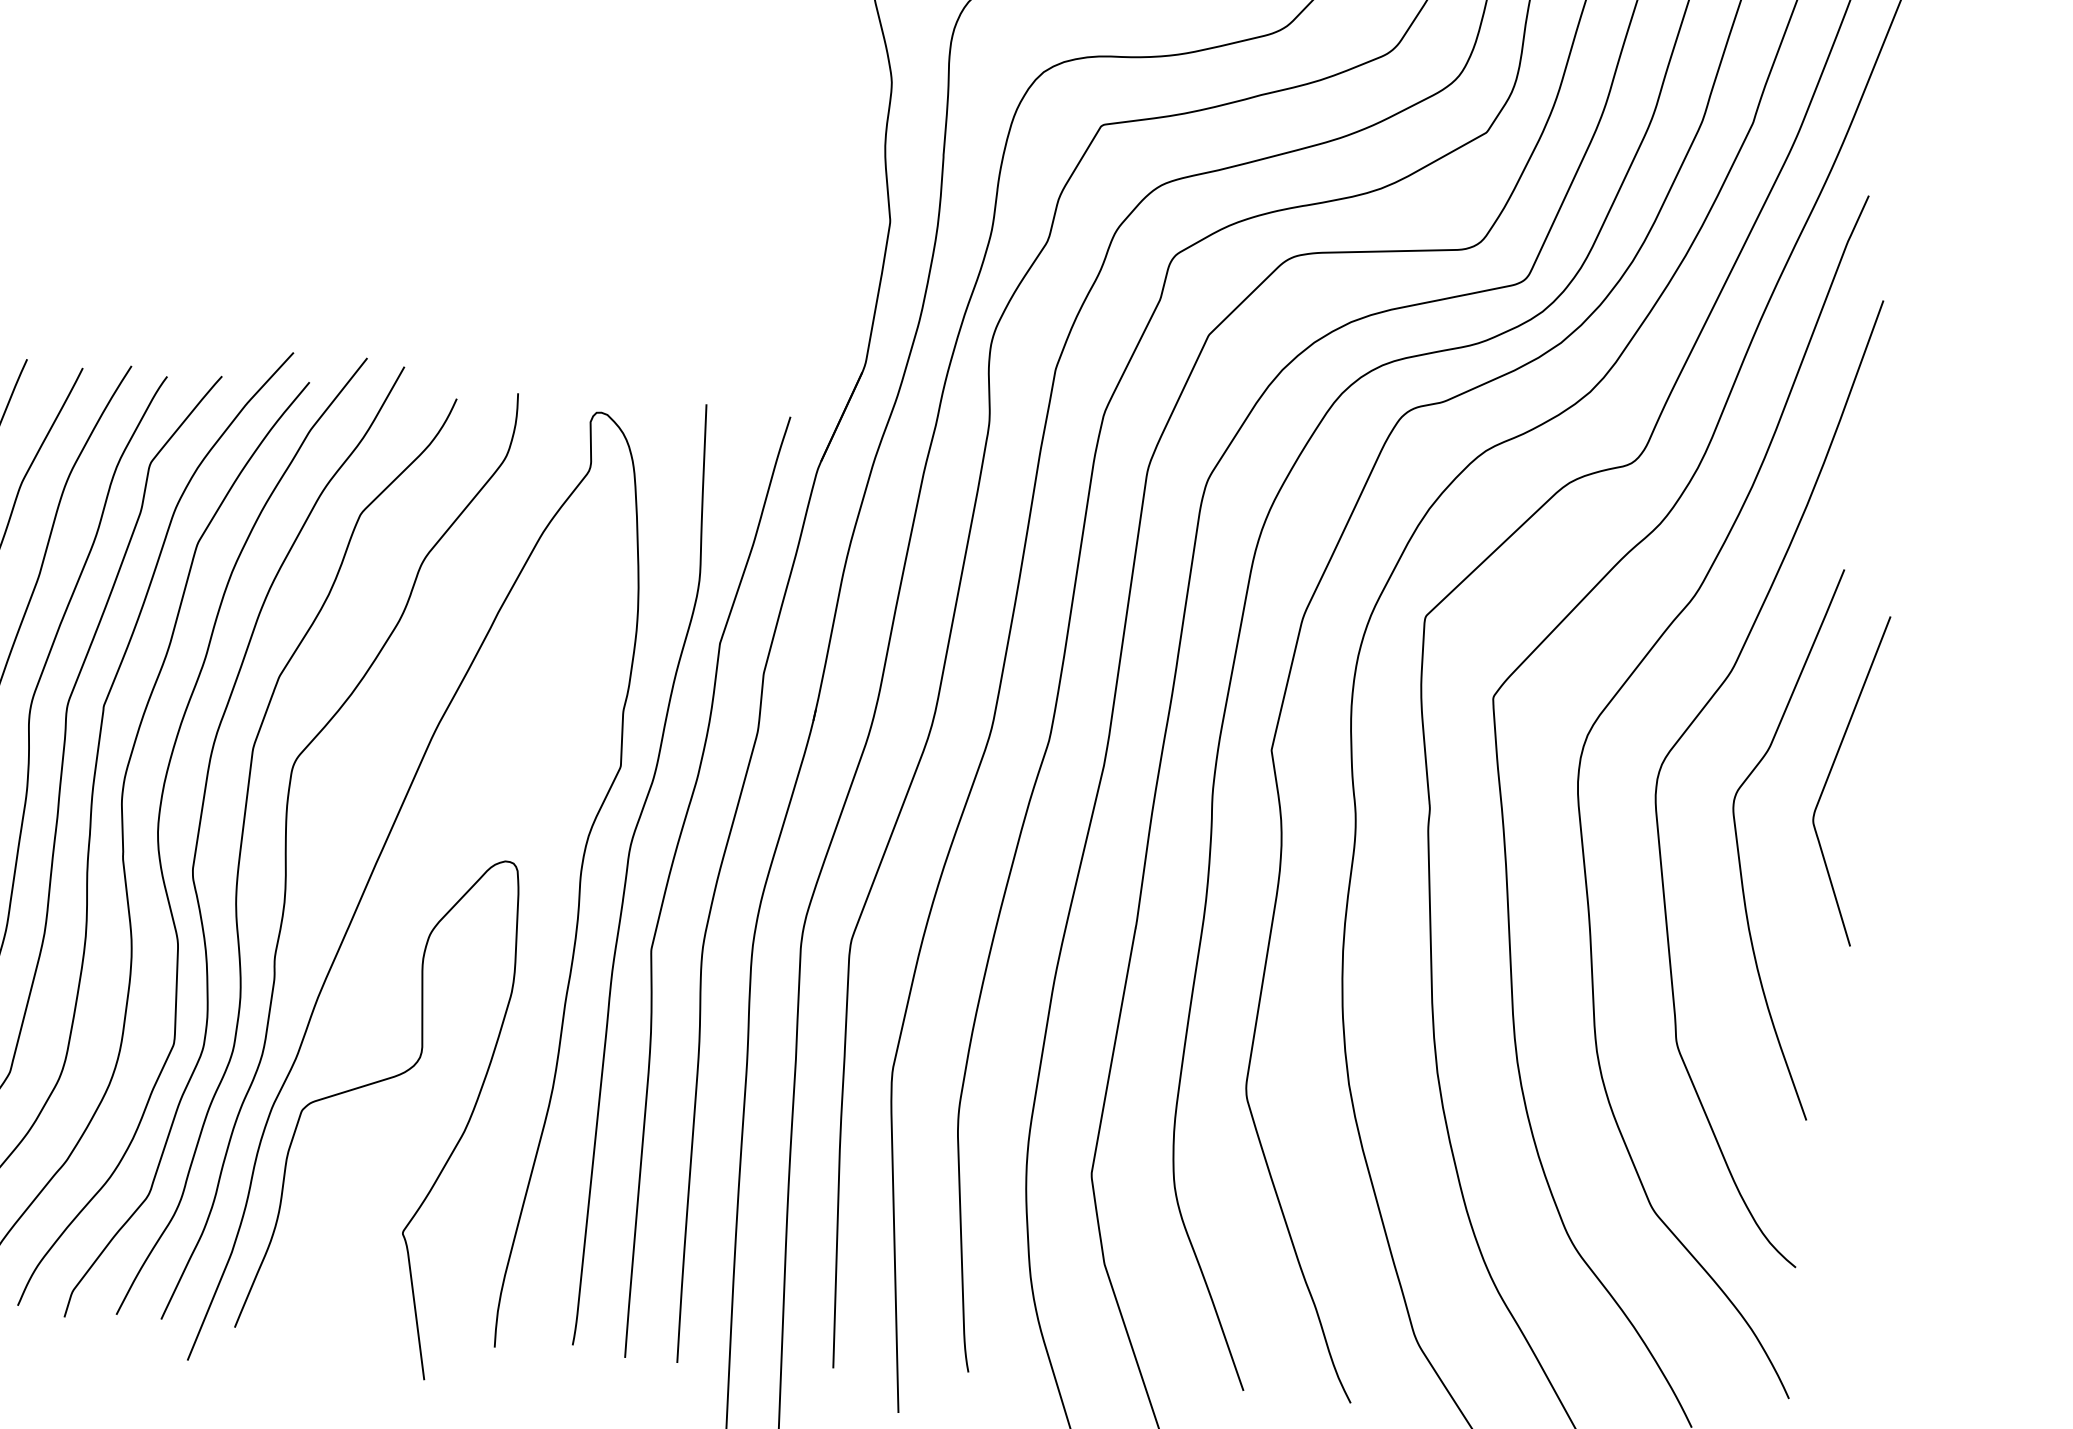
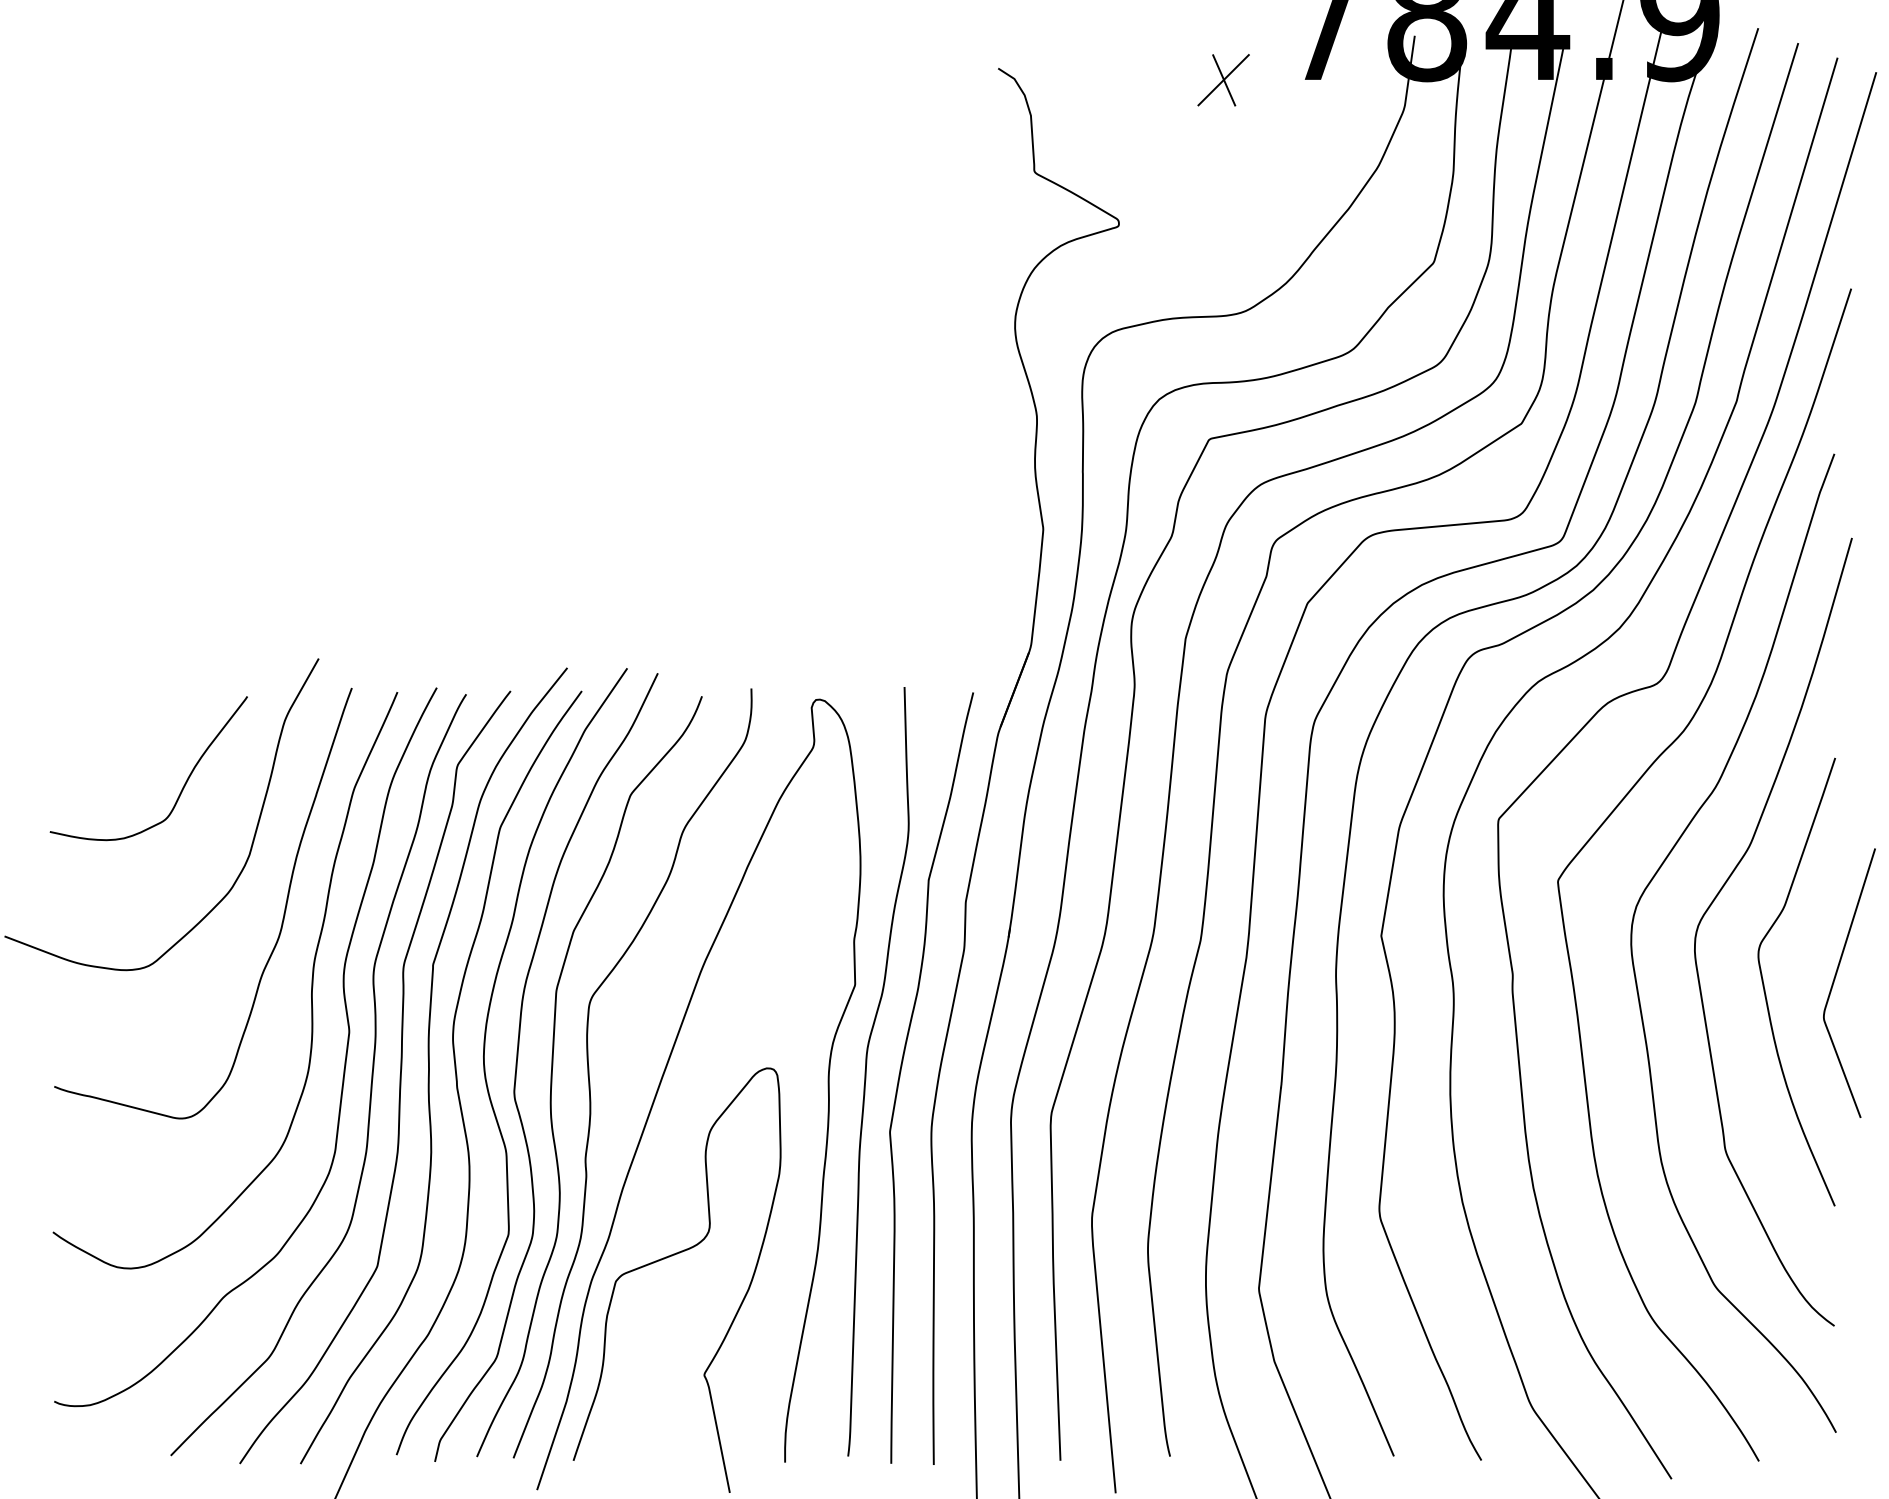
curve: (1832, 770) -> (1836, 976), moved

